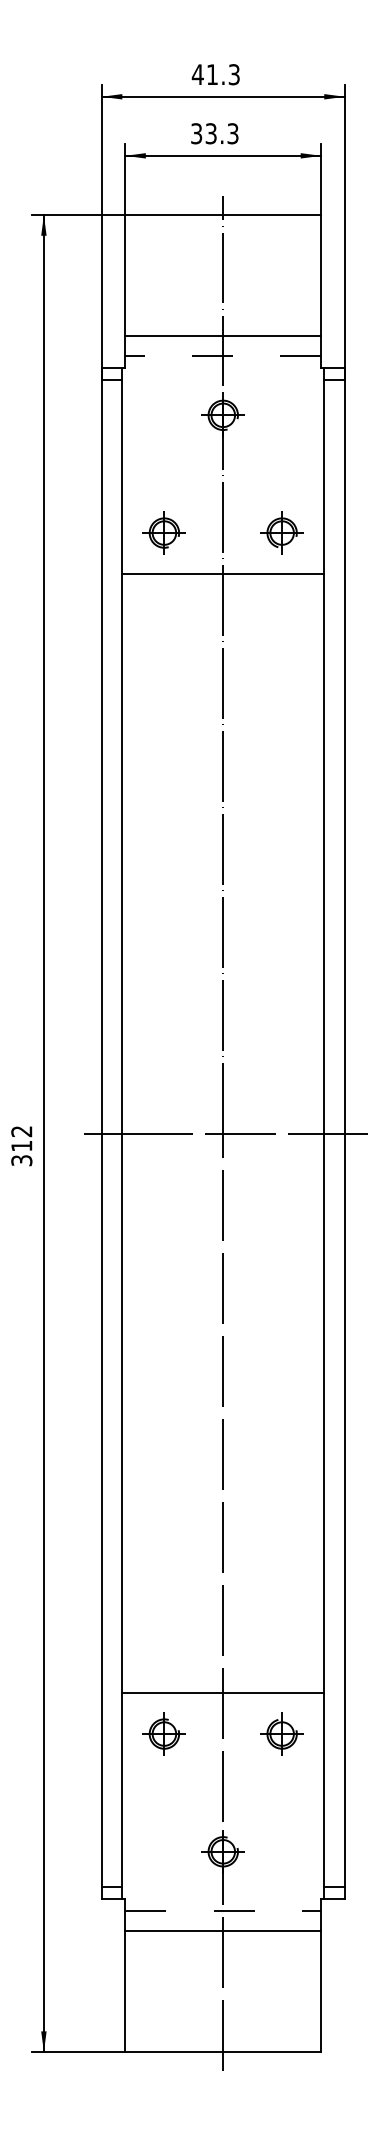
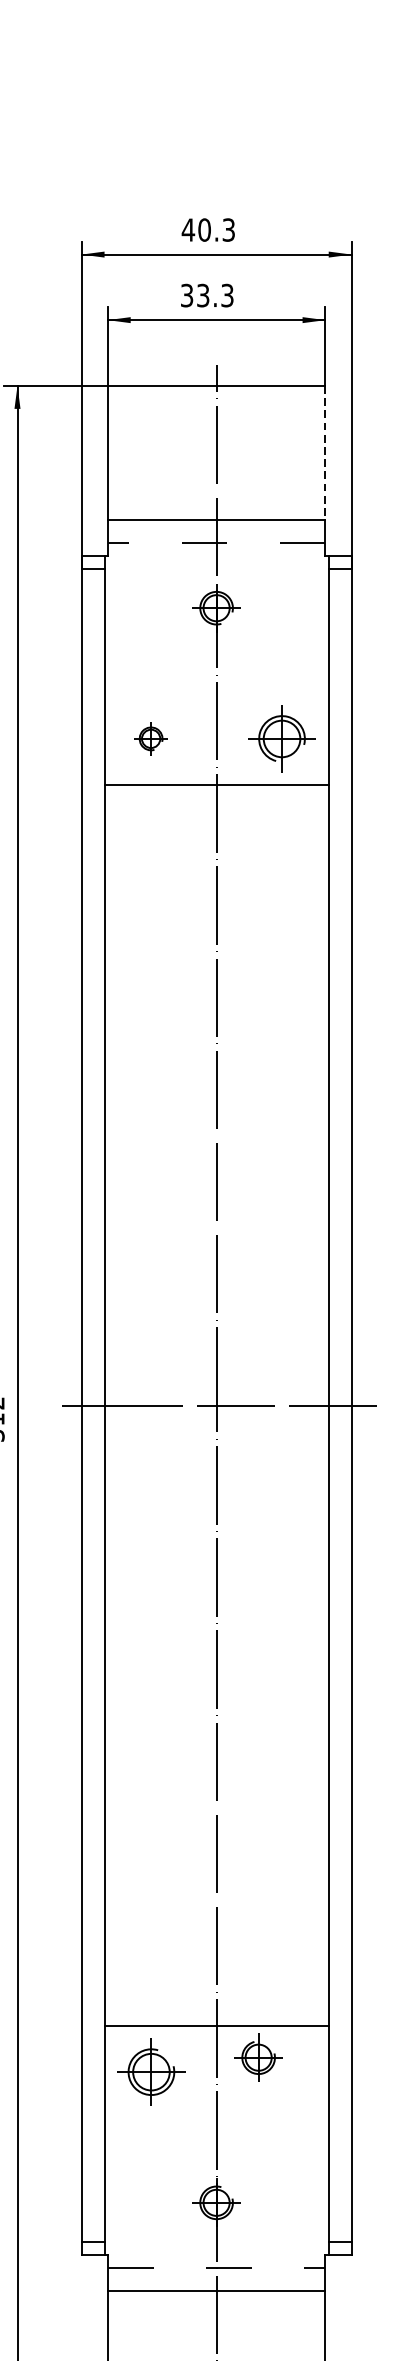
text: (212, 74) -> (204, 229), 41.3 -> 40.3
line: (321, 276) -> (325, 454), solid -> dashed
part: (163, 532) -> (150, 738), size x0.7
part: (281, 532) -> (281, 738), size x1.4
part: (163, 1733) -> (150, 2071), size x1.4
part: (281, 1733) -> (257, 2057), moved

